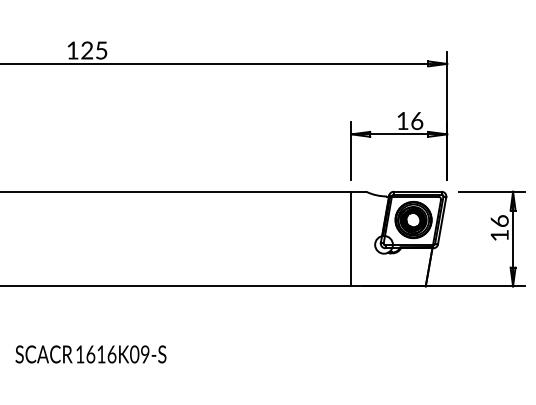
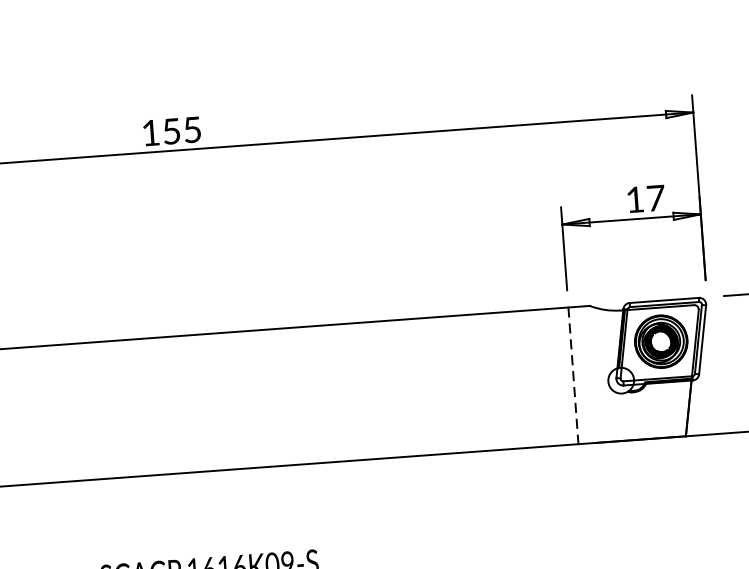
text: (87, 50) -> (172, 131), 125 -> 155
text: (417, 120) -> (656, 197), 16 -> 17
line: (351, 239) -> (573, 376), solid -> dashed

